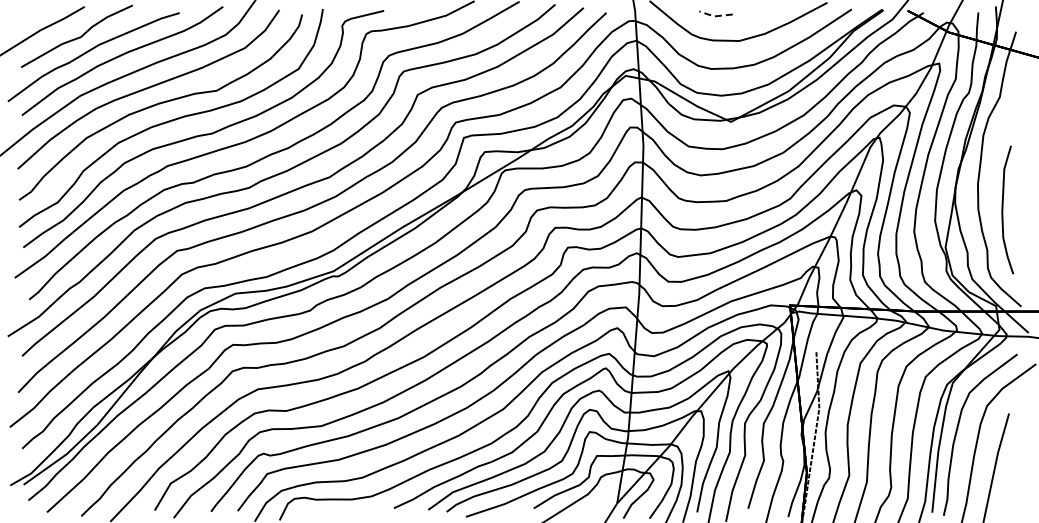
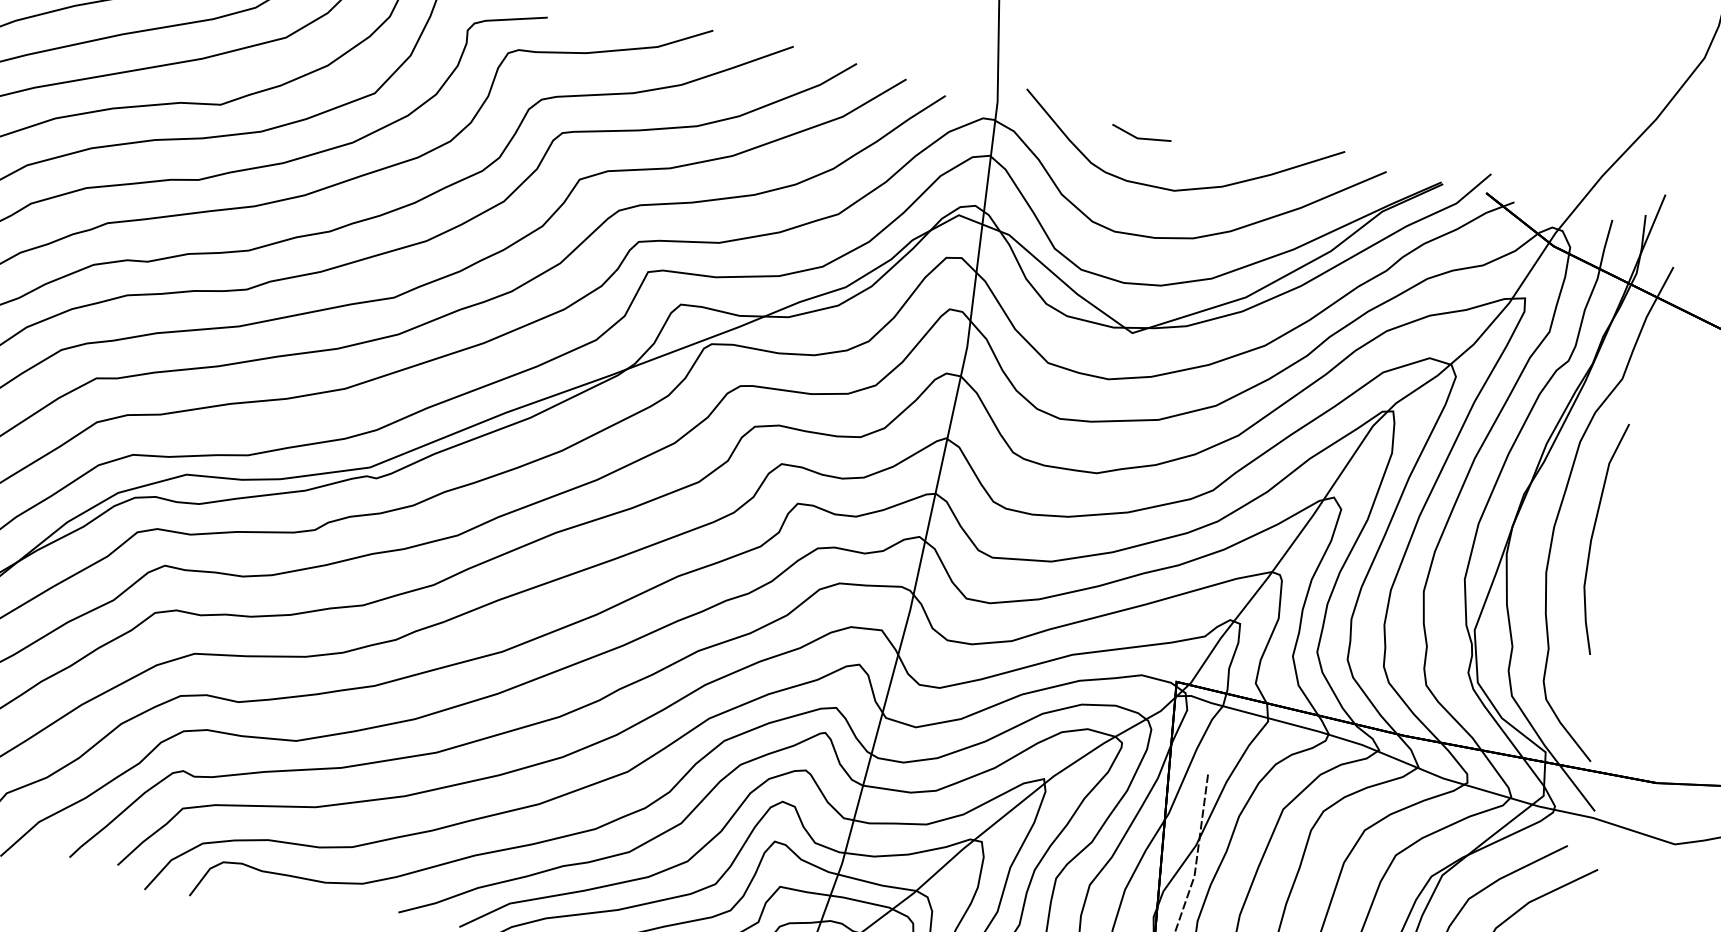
line: (715, 16) -> (1139, 138), dashed -> solid
curve: (1003, 209) -> (1594, 535), moved

